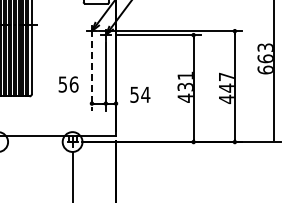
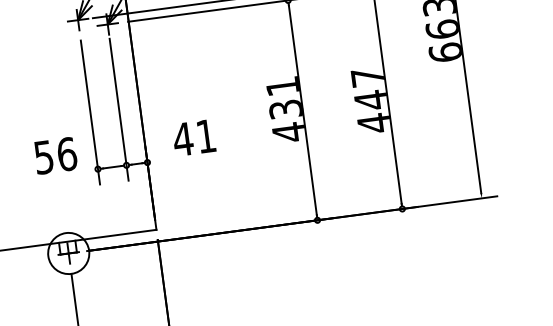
line: (91, 76) -> (89, 113), dashed -> solid
text: (68, 84) -> (55, 155), moved
text: (139, 94) -> (193, 137), 54 -> 41

